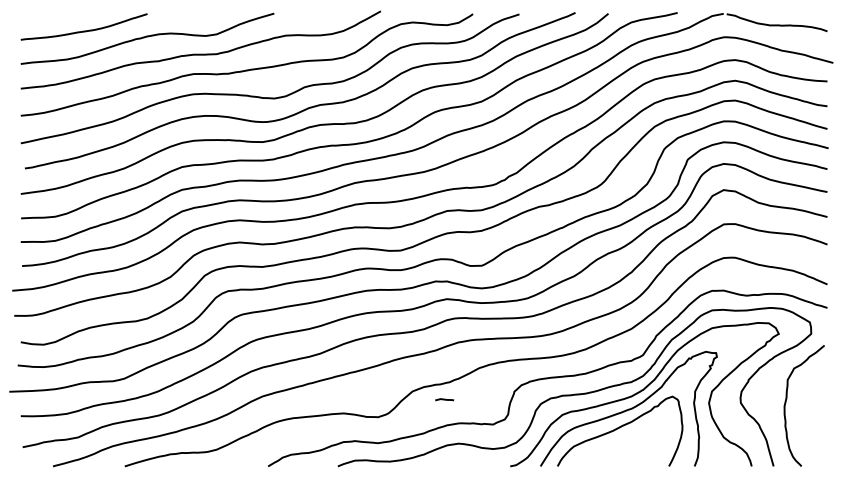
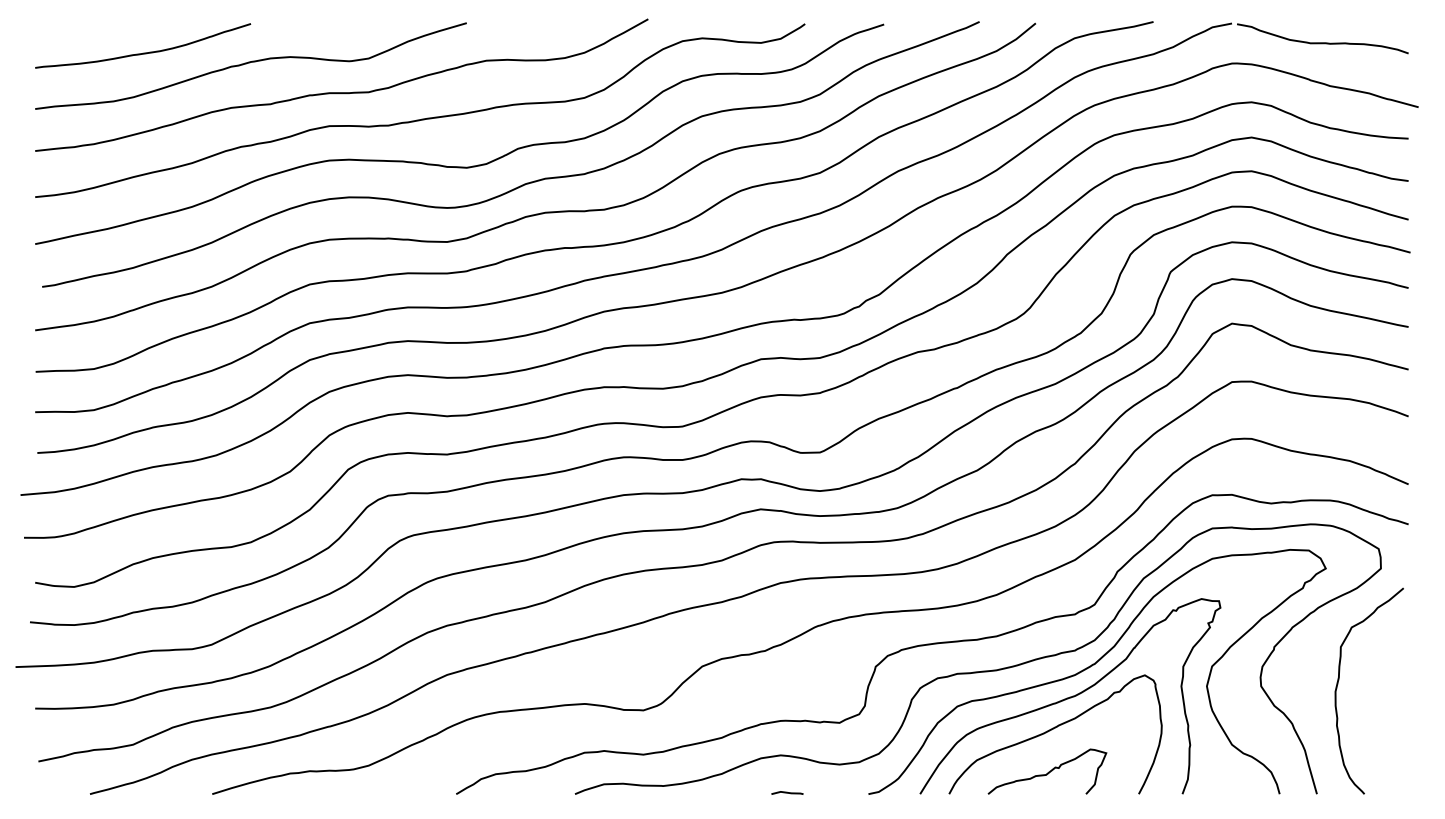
line: (444, 399) -> (787, 792), moved
curve: (616, 452) -> (1049, 770), added

